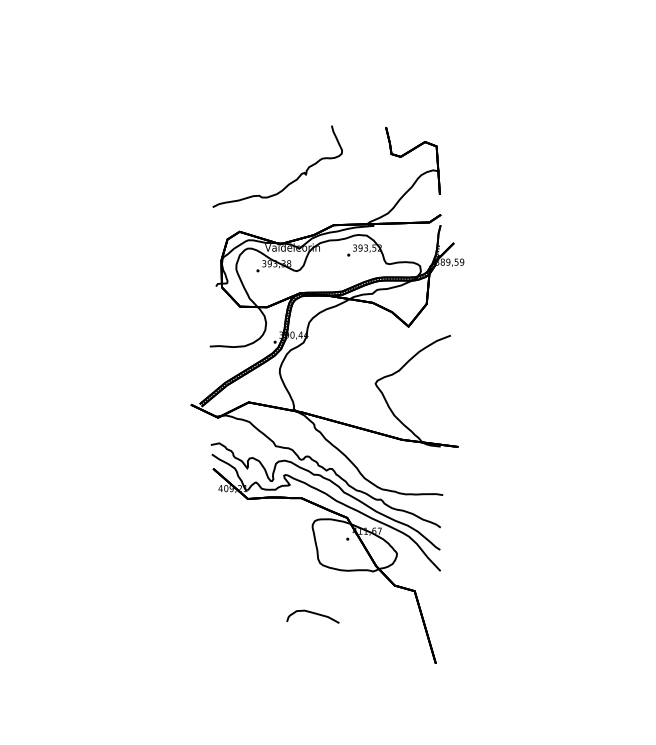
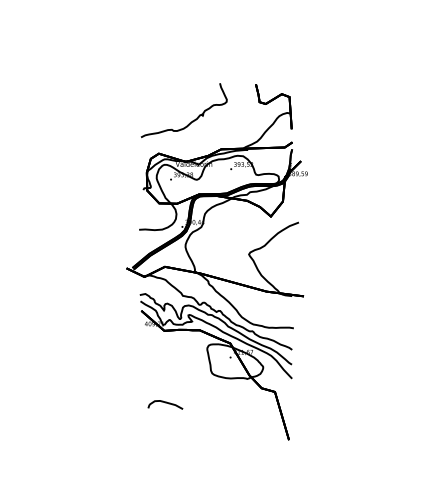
curve: (312, 614) -> (165, 403), moved

